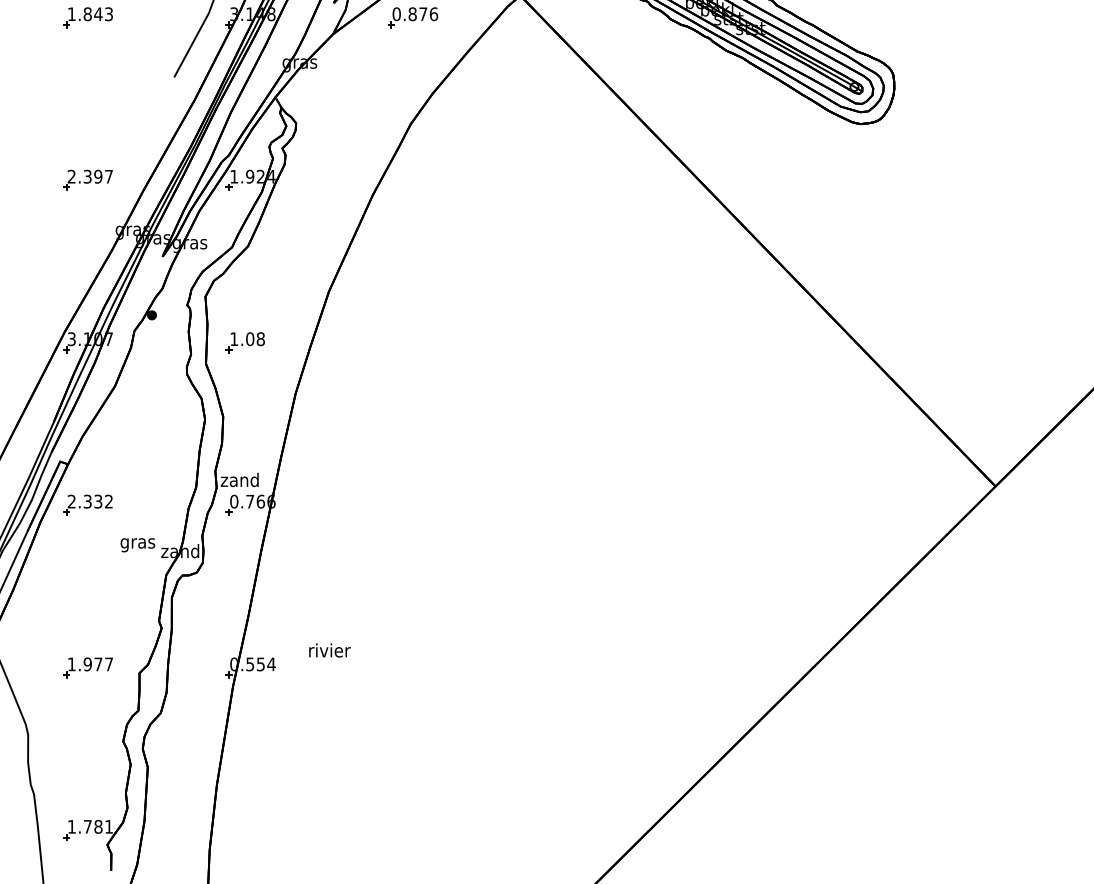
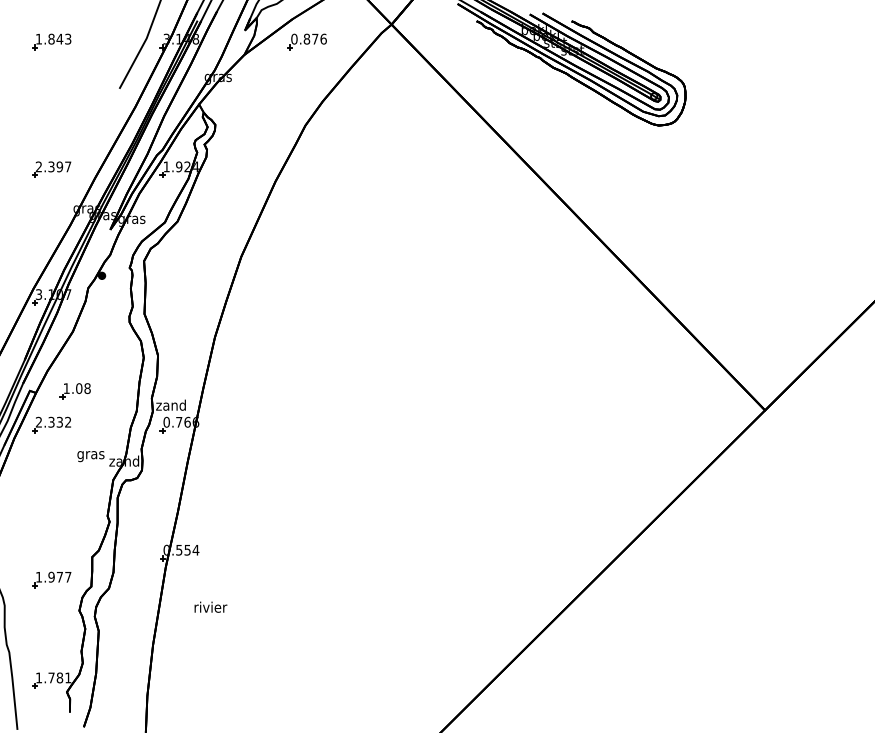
part: (244, 342) -> (74, 391), moved
text: (329, 649) -> (210, 606), moved
part: (87, 667) -> (51, 579), moved

